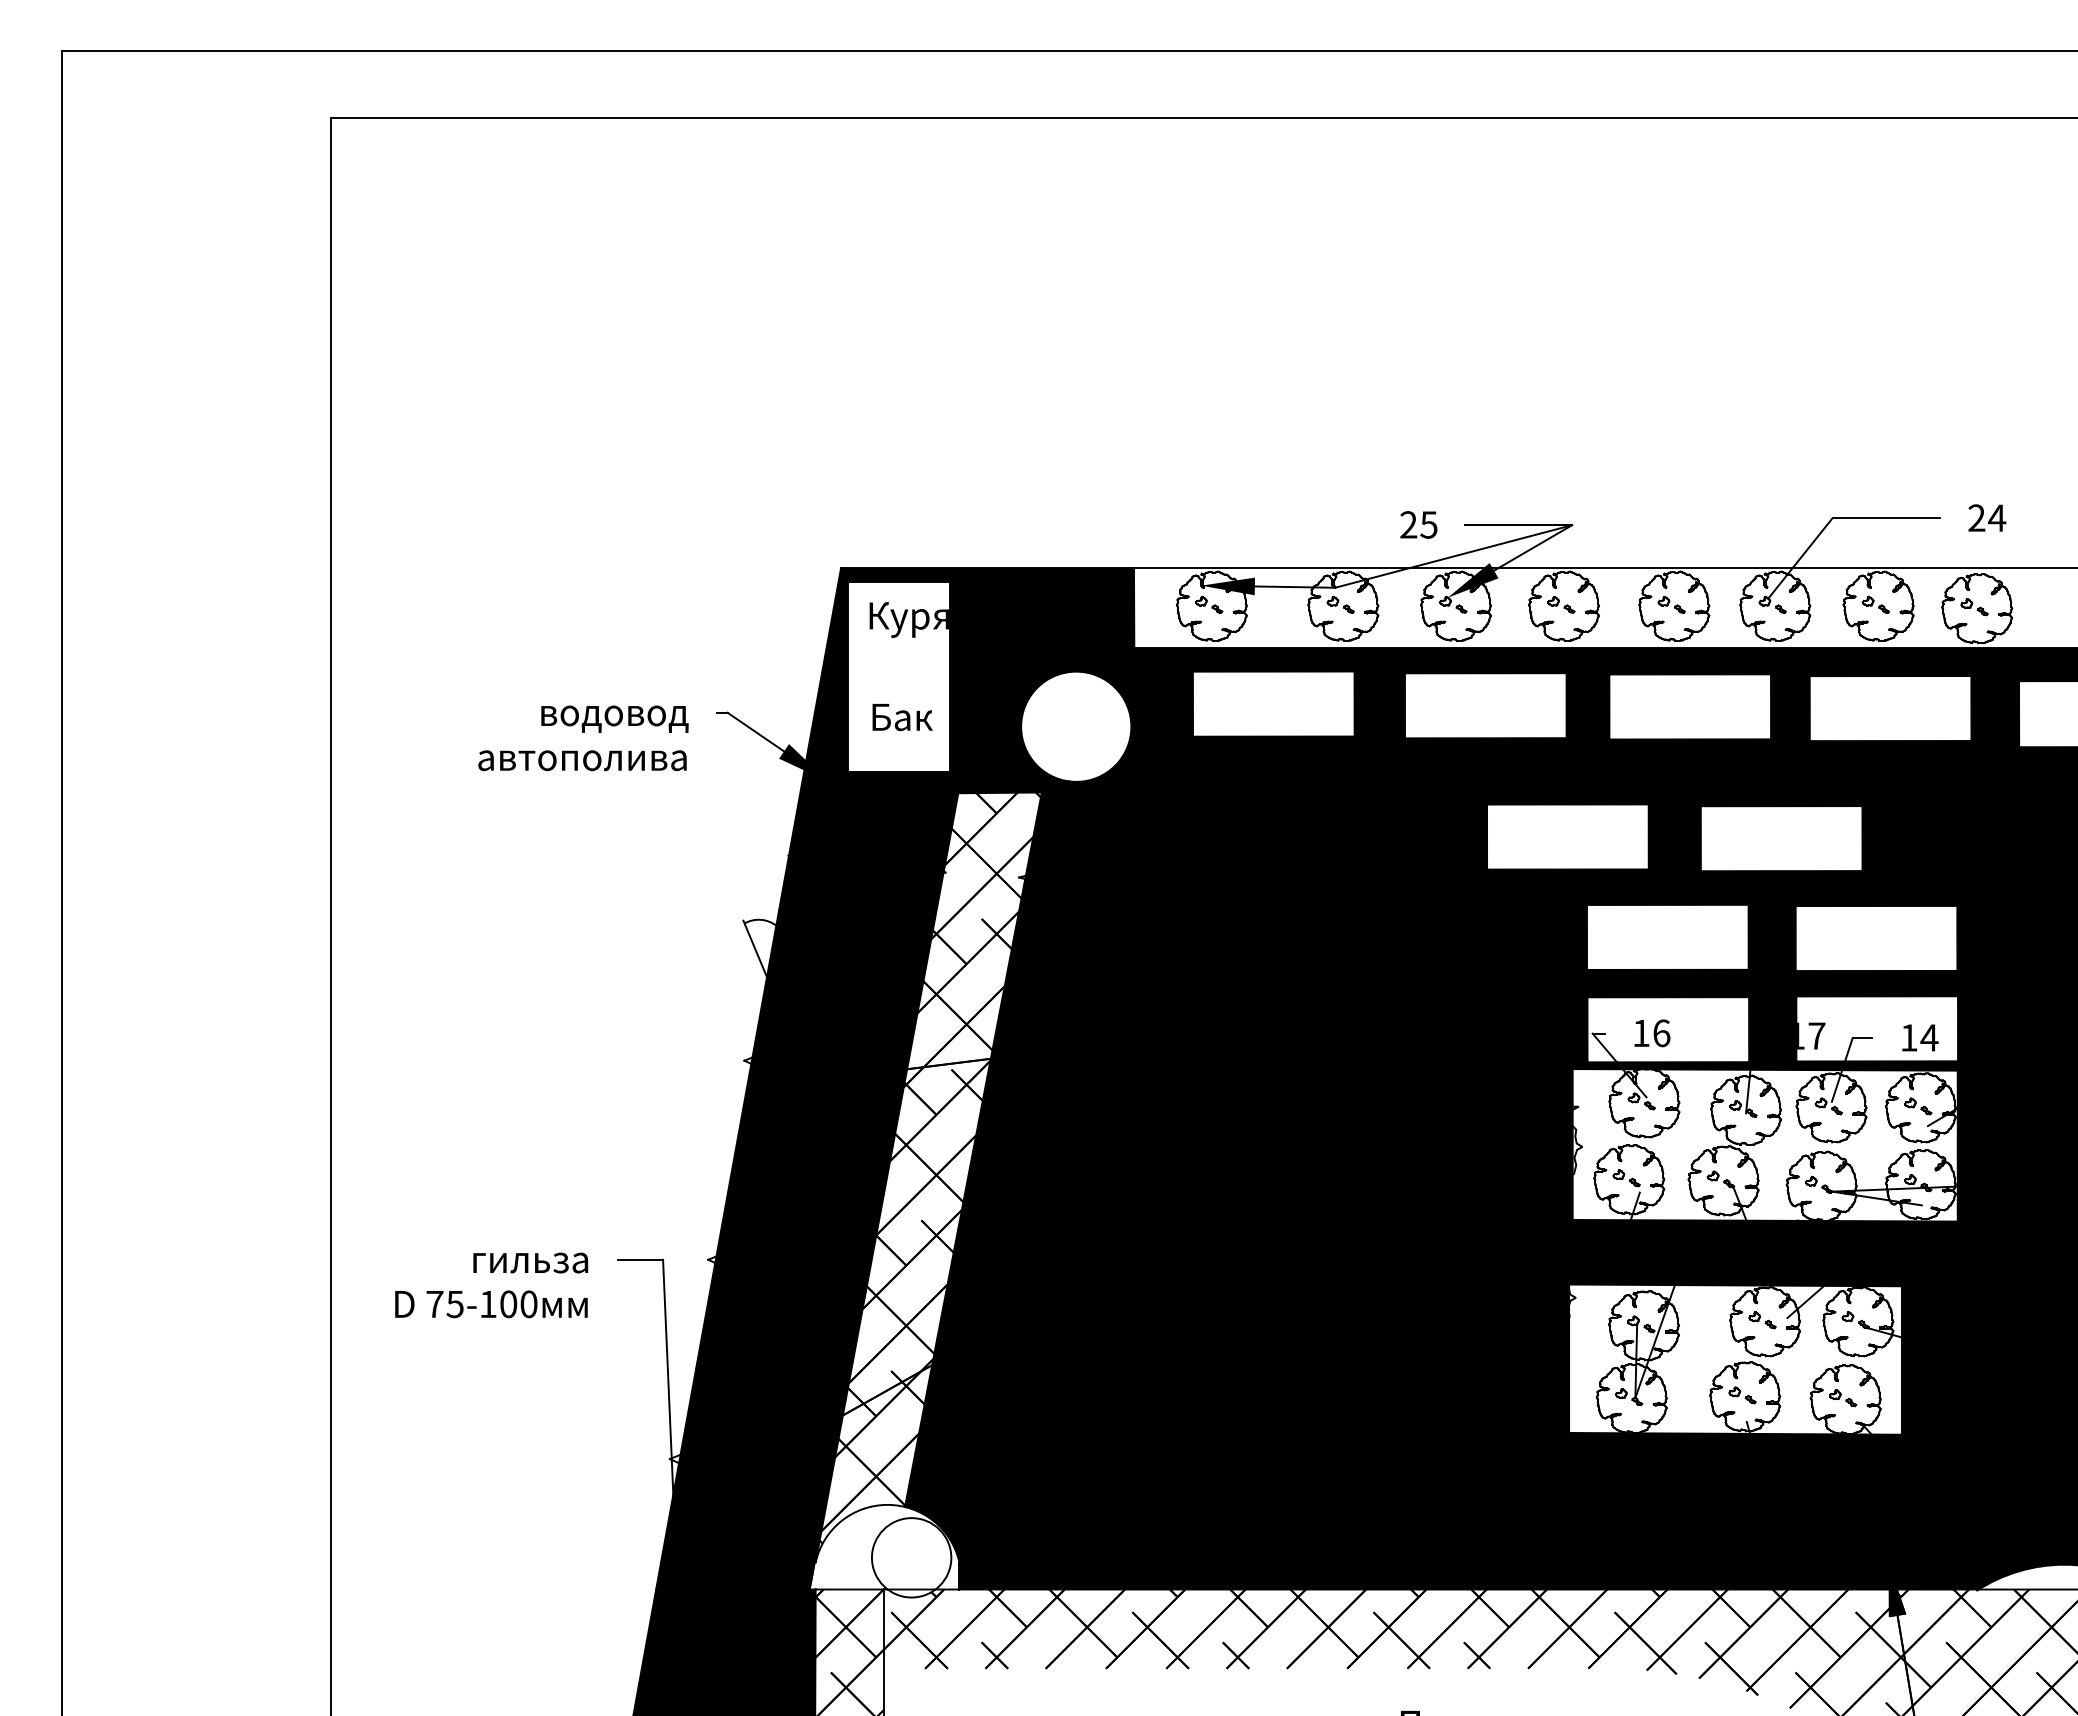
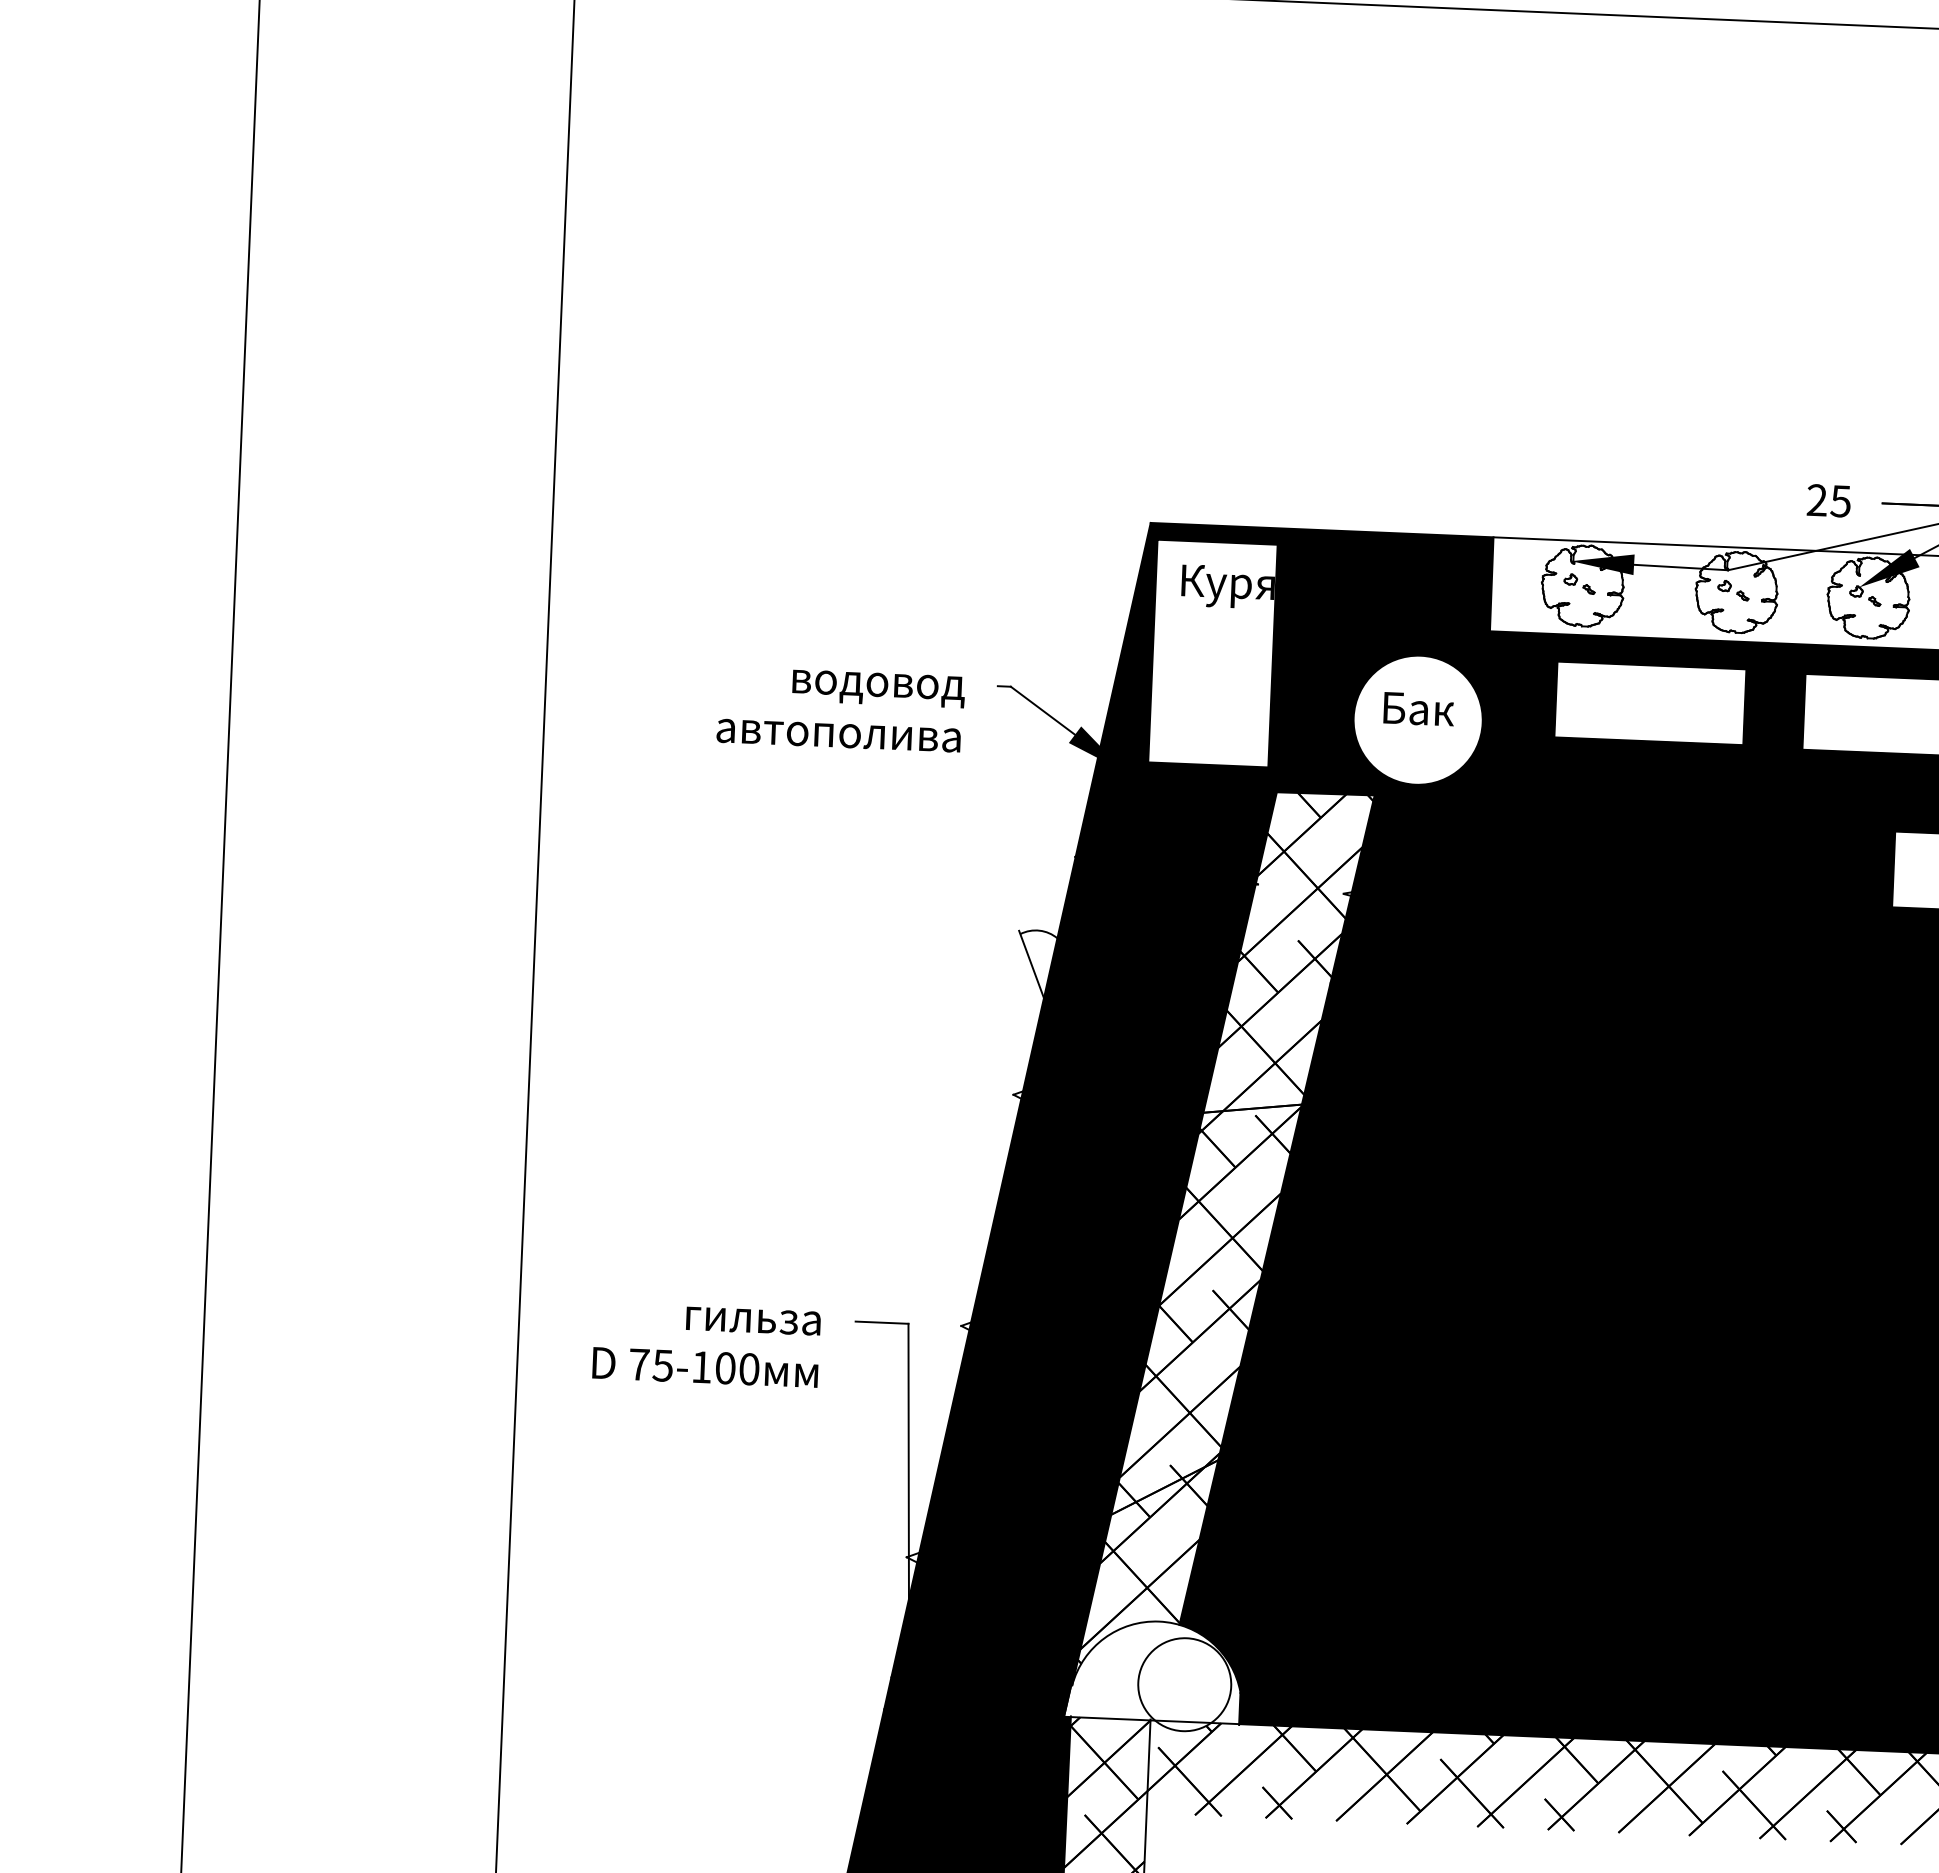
text: (902, 717) -> (1418, 709), moved

